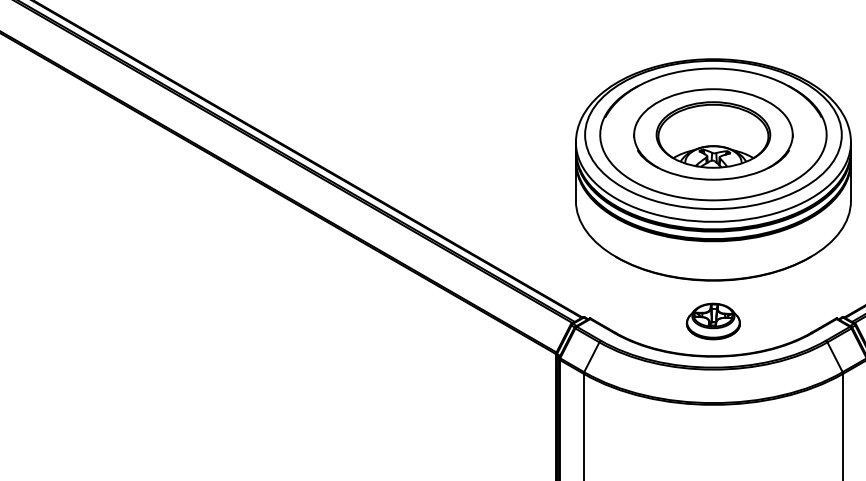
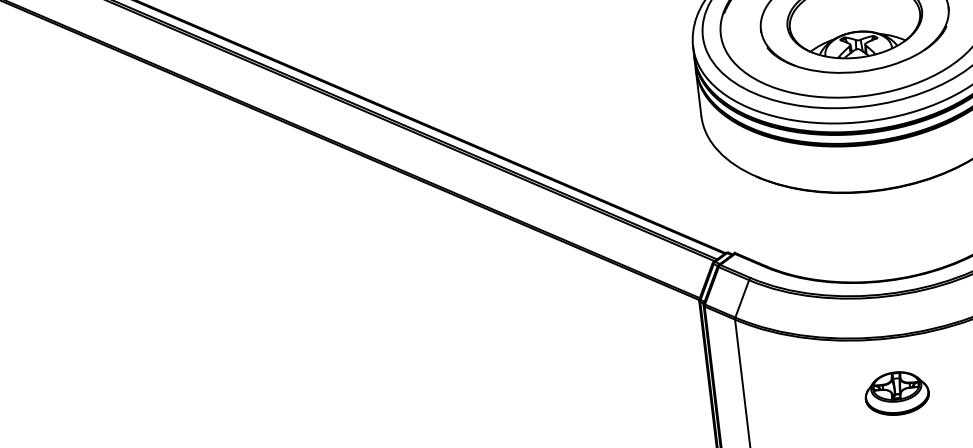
part: (712, 321) -> (895, 393), moved

